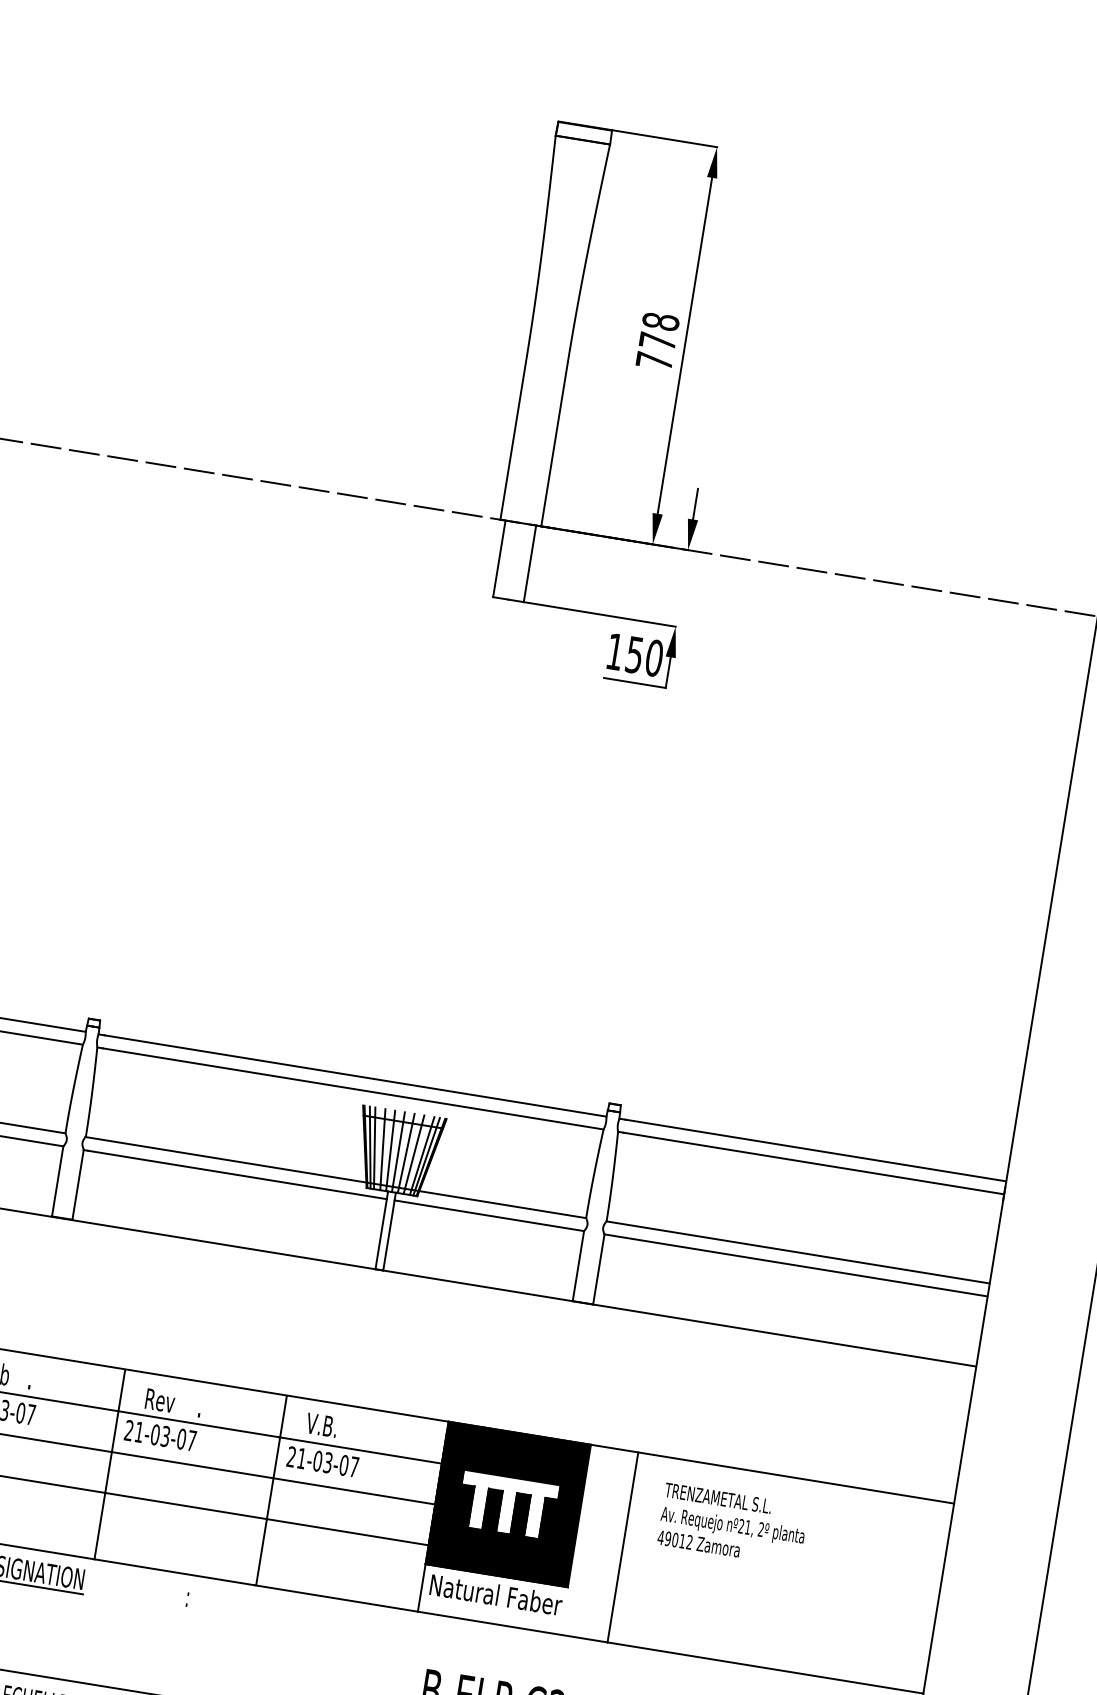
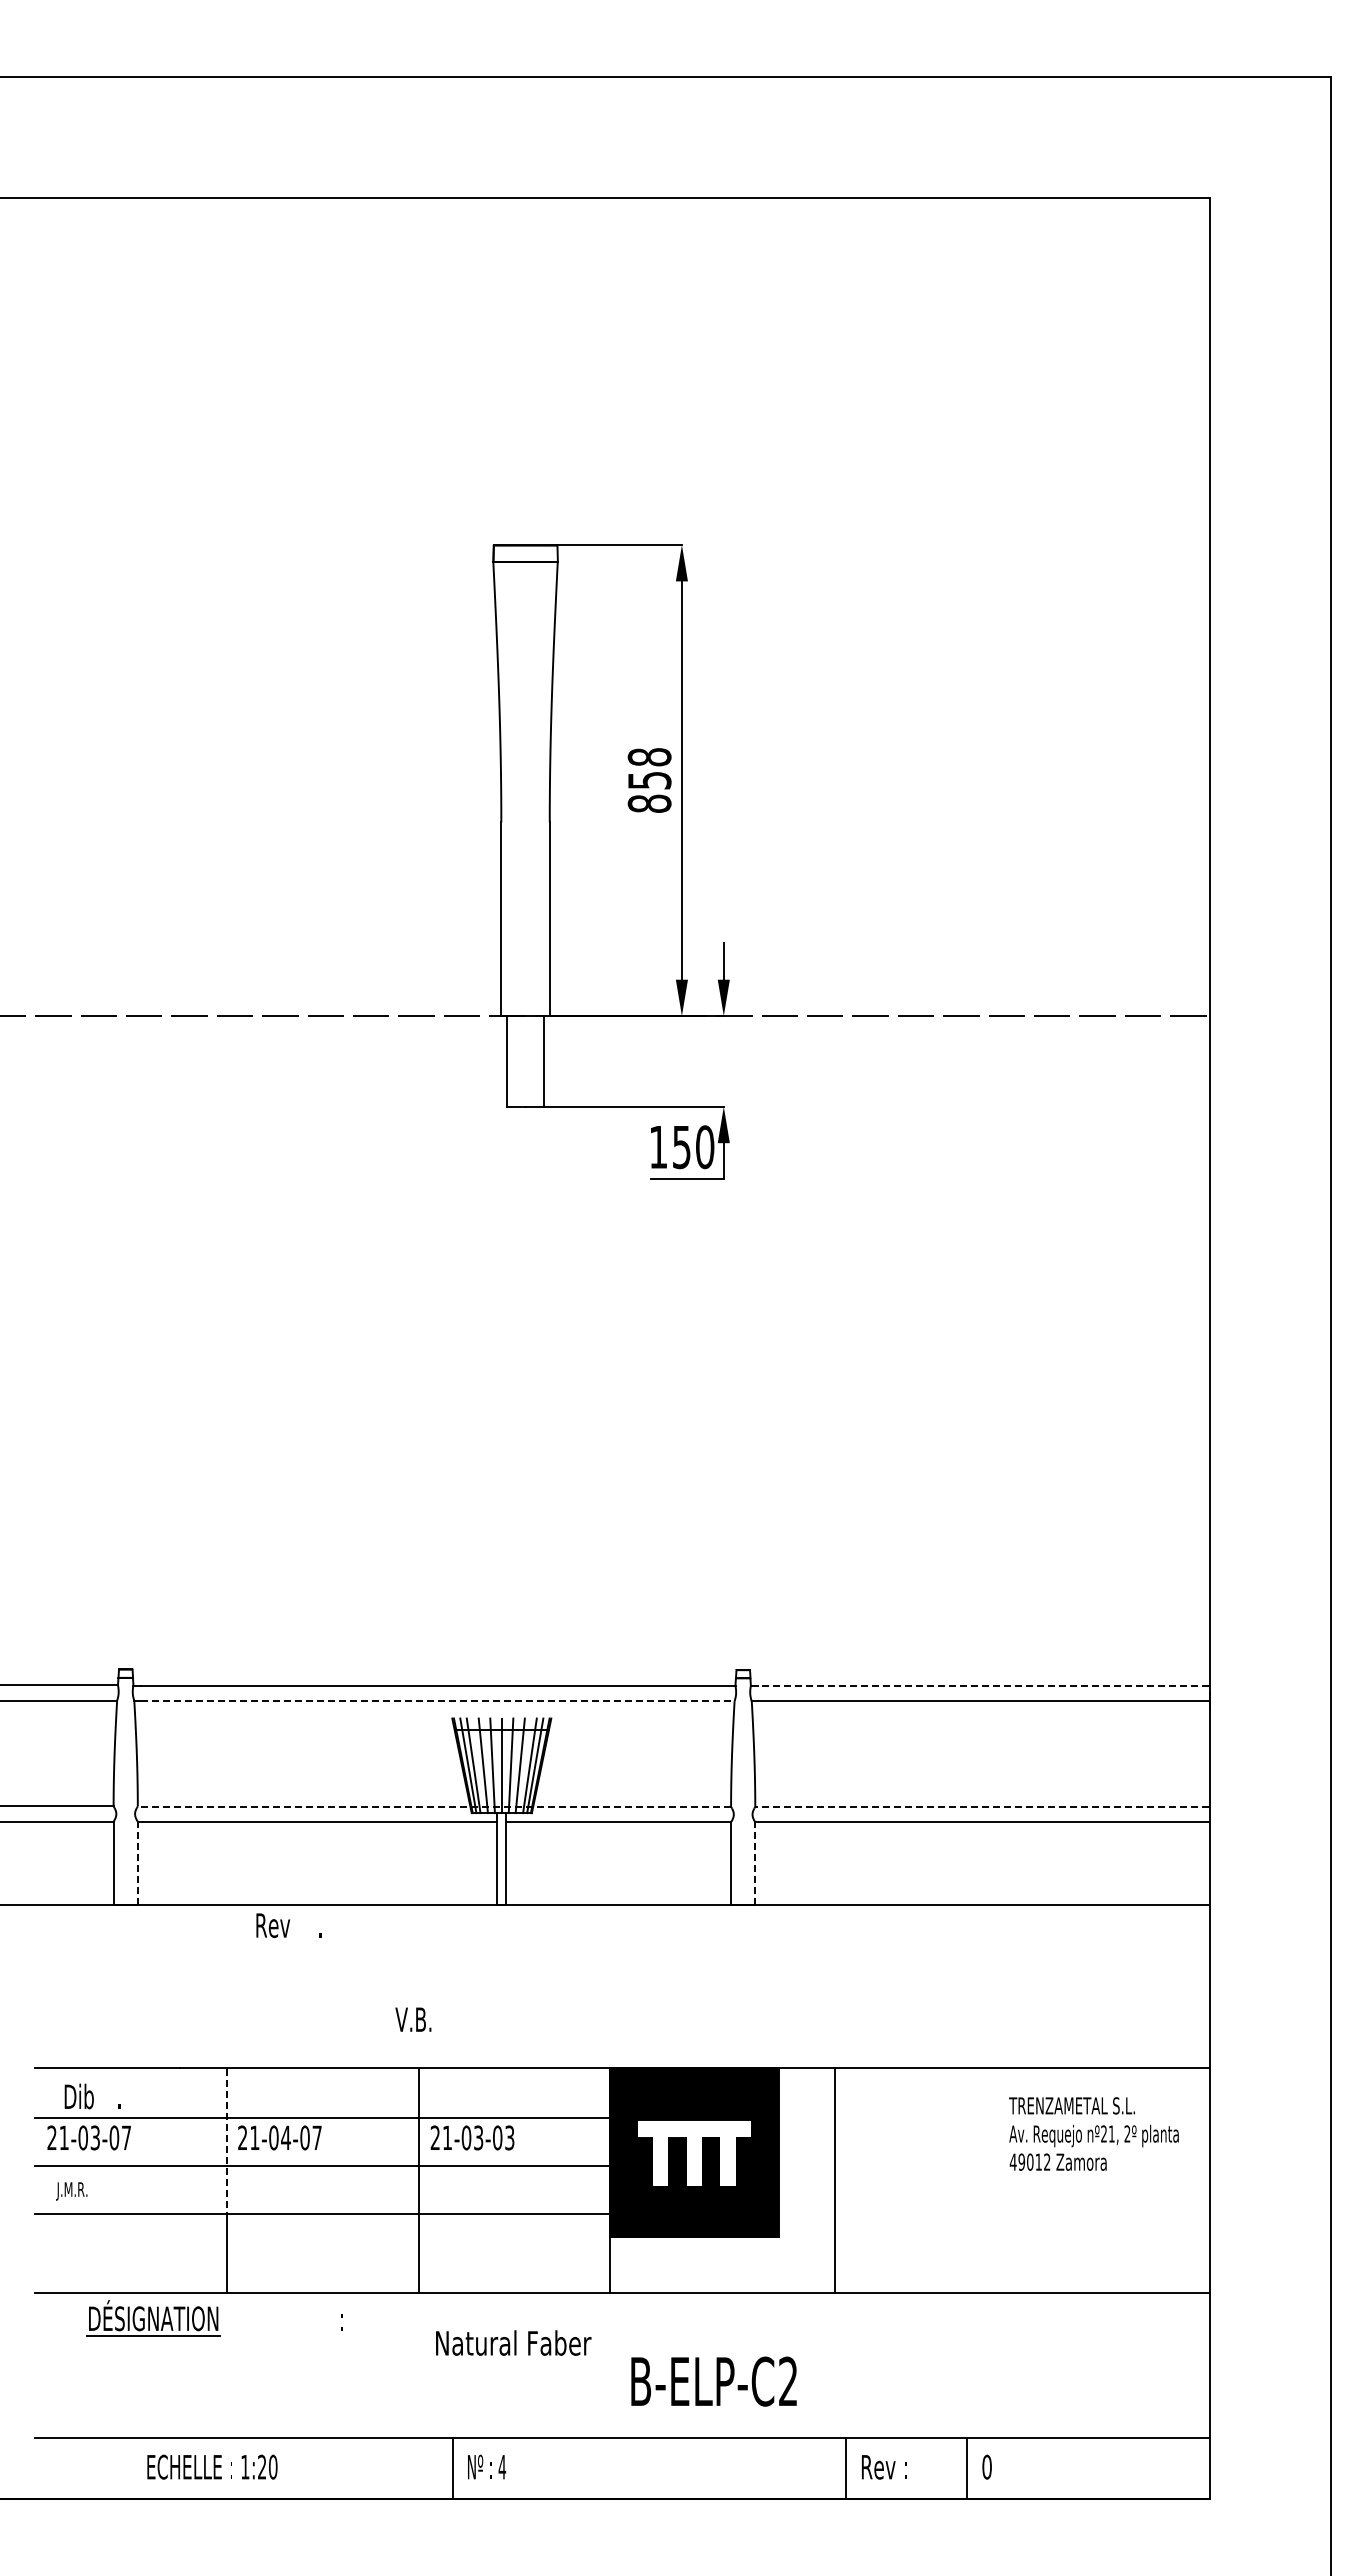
text: (655, 351) -> (649, 792), 778 -> 858
line: (352, 1089) -> (437, 1701), solid -> dashed
line: (815, 1150) -> (983, 1685), solid -> dashed
line: (336, 1177) -> (434, 1806), solid -> dashed
line: (77, 1184) -> (137, 1863), solid -> dashed
line: (797, 1252) -> (981, 1806), solid -> dashed
line: (599, 1269) -> (755, 1863), solid -> dashed
text: (173, 1402) -> (288, 1925), moved
text: (321, 1425) -> (413, 2019), moved
line: (114, 1432) -> (226, 2142), solid -> dashed
text: (166, 1436) -> (286, 2137), 21-03-07 -> 21-04-07
text: (354, 1466) -> (509, 2137), 21-03-07 -> 21-03-03
text: (732, 1524) -> (1093, 2133), moved
text: (496, 1594) -> (513, 2342), moved

